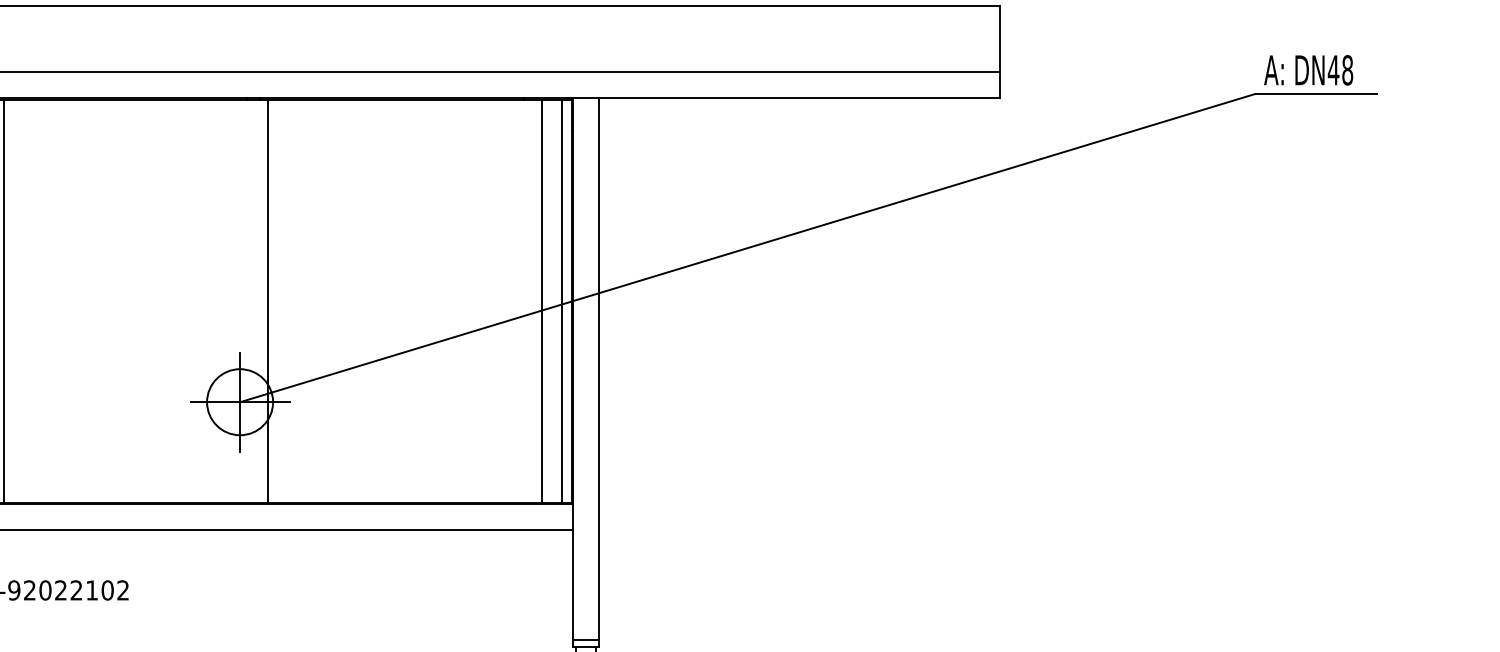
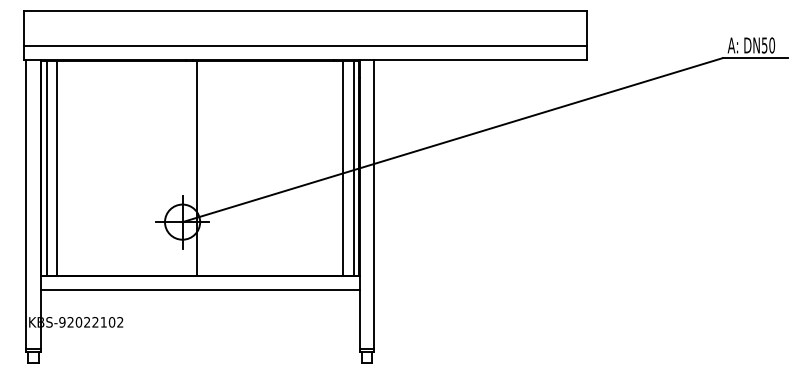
text: (1340, 70) -> (768, 45), DN48 -> DN50

